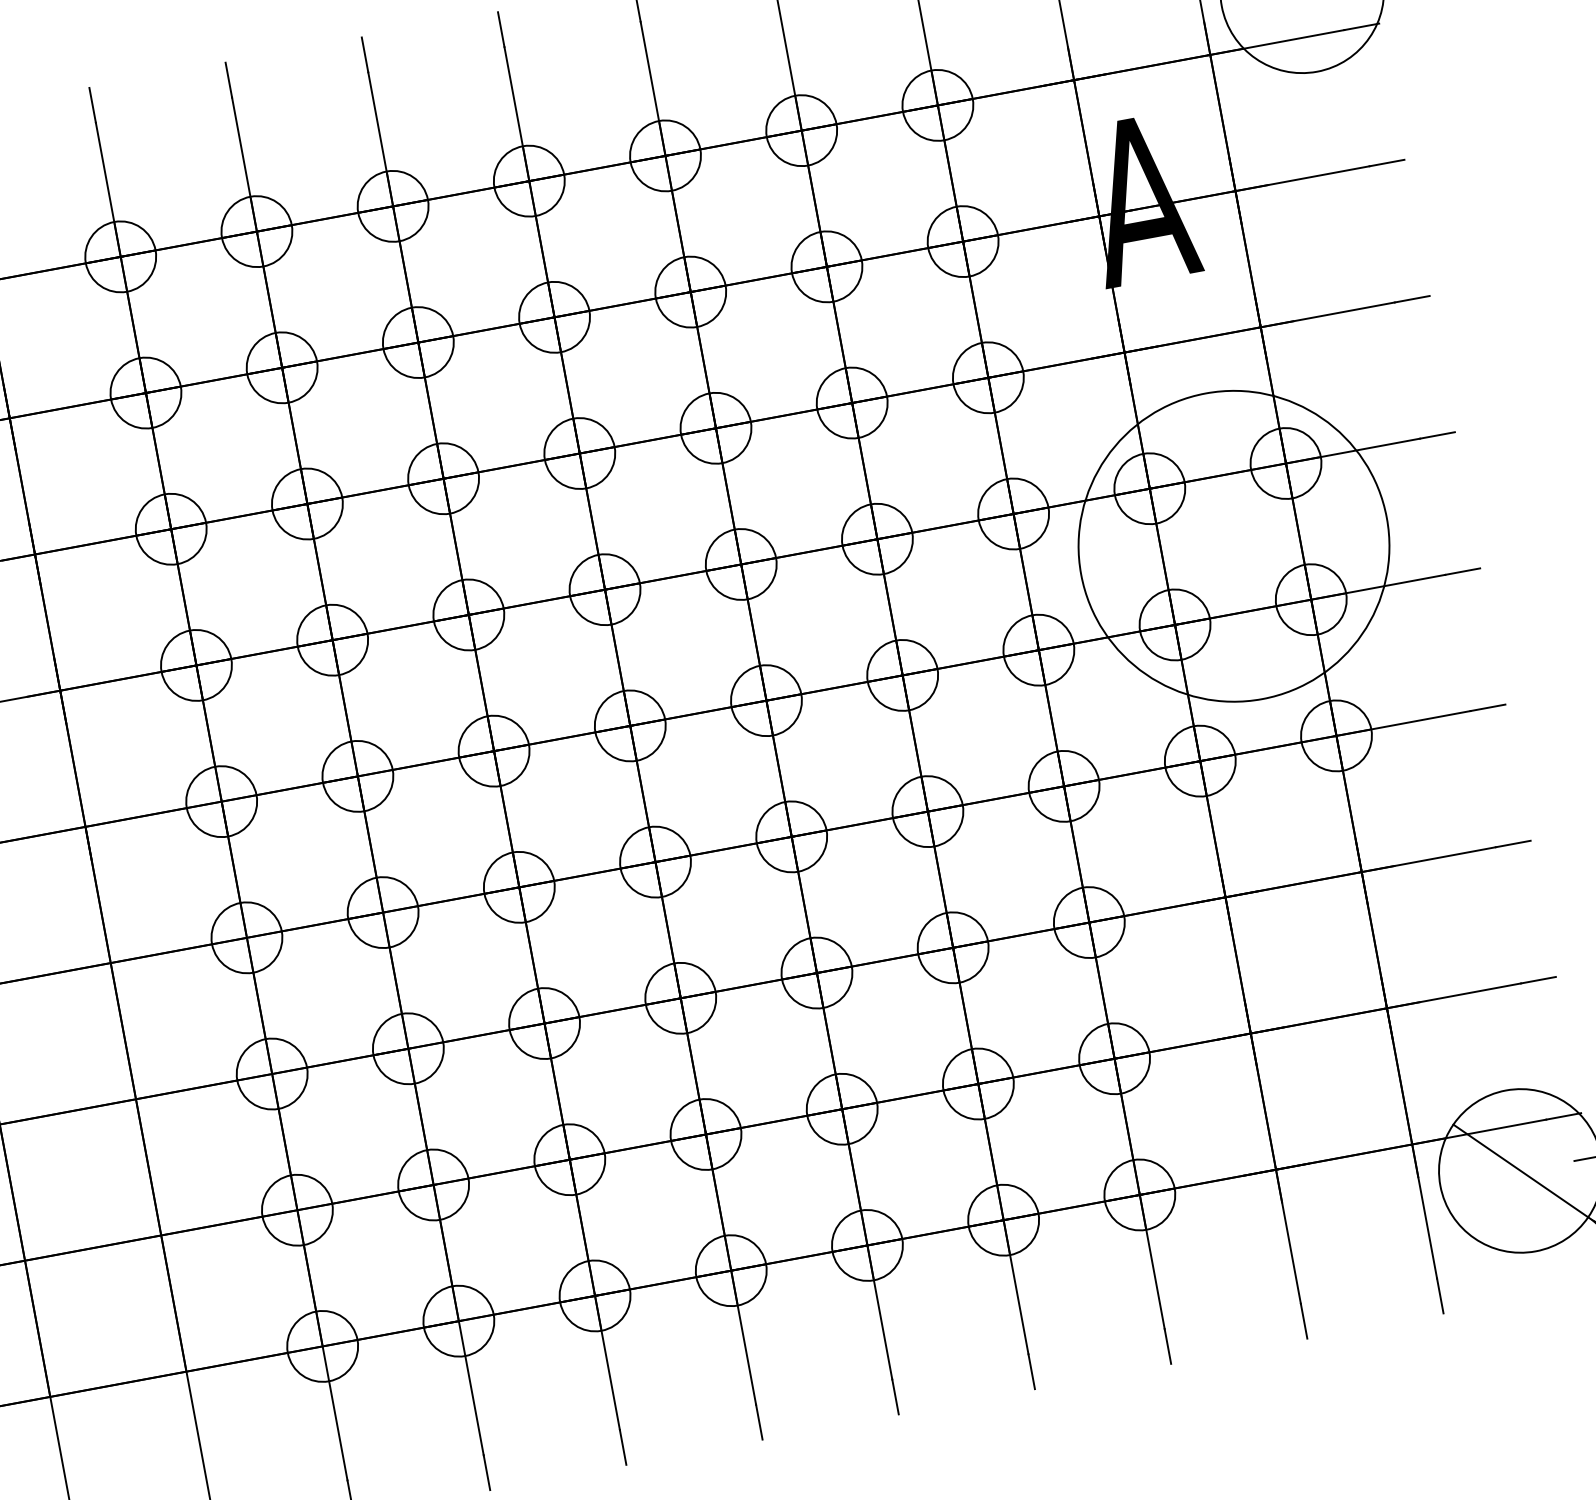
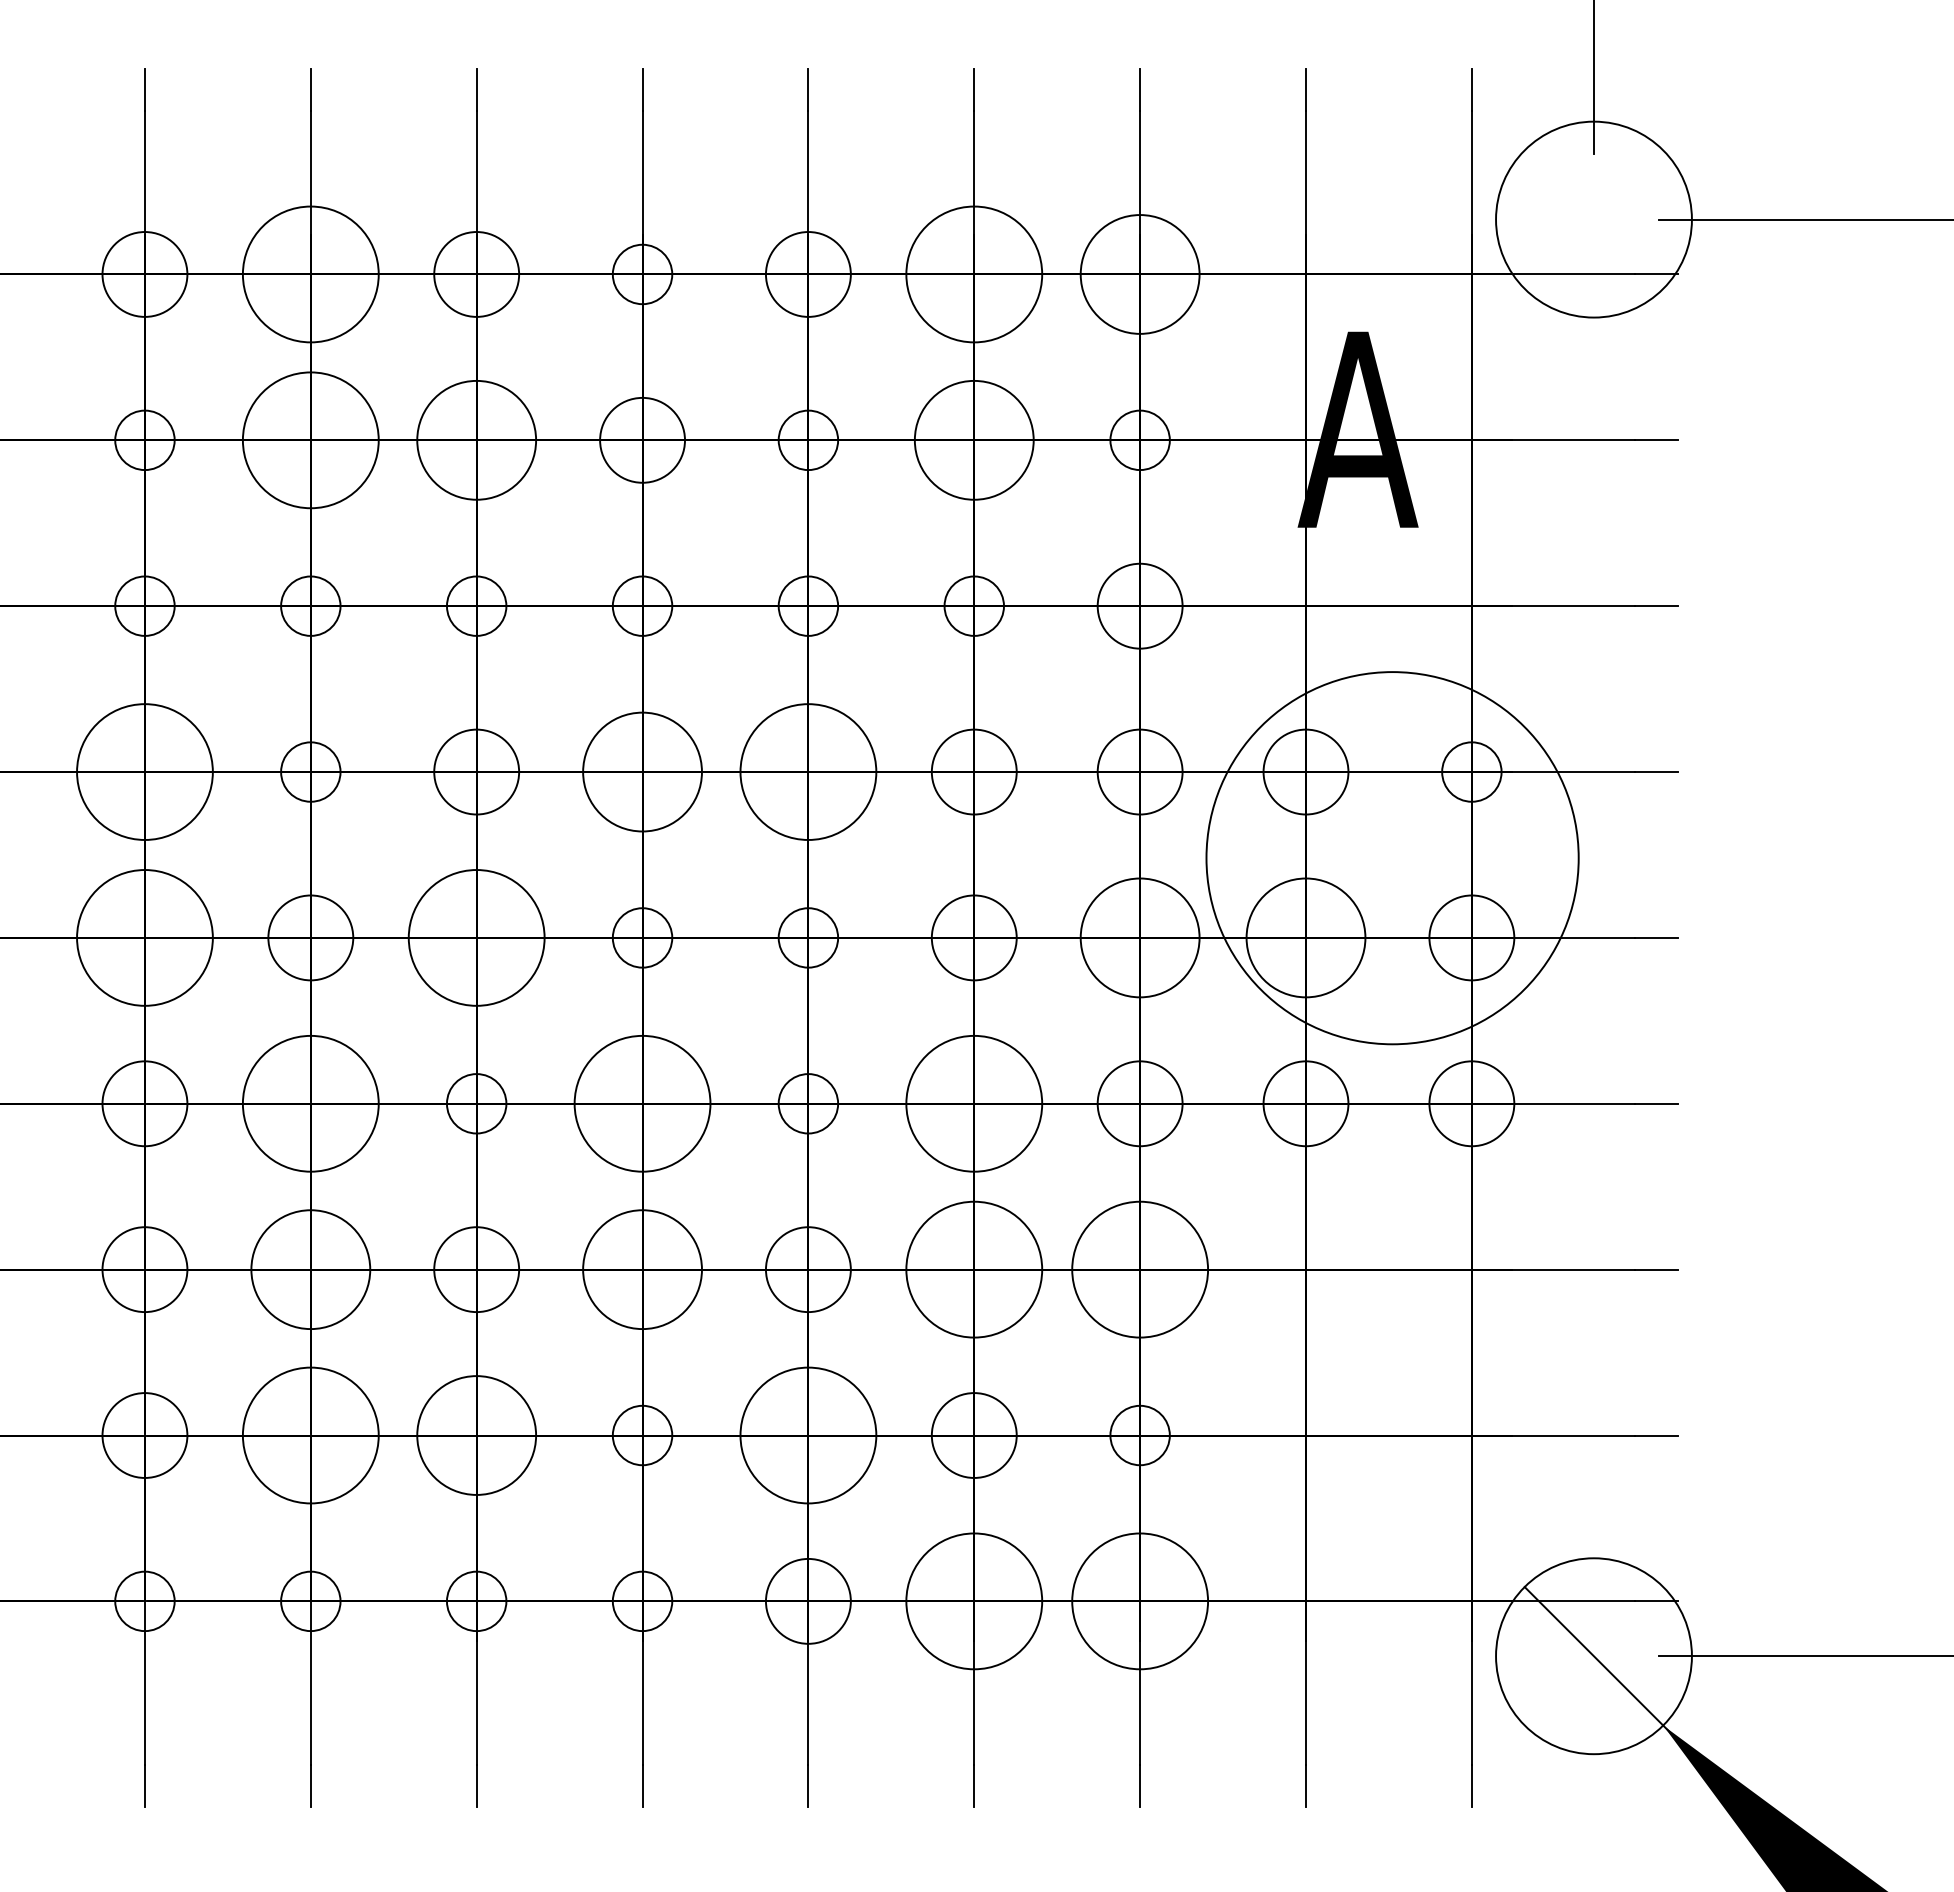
circle: (937, 105) -> (1139, 274), size x1.4
circle: (801, 130) -> (973, 274), size x1.6
circle: (529, 181) -> (642, 274), size x0.7
circle: (256, 231) -> (310, 274), size x1.6
circle: (962, 241) -> (1139, 439), size x0.7
circle: (826, 266) -> (973, 439), size x1.4
circle: (689, 291) -> (807, 439), size x0.7
circle: (418, 341) -> (476, 439), size x1.4
circle: (281, 367) -> (310, 439), size x1.6
circle: (145, 392) -> (144, 439), size x0.7
circle: (851, 402) -> (973, 605), size x0.7
circle: (715, 427) -> (807, 605), size x0.7
circle: (579, 452) -> (642, 605), size x0.7
circle: (1285, 463) -> (1471, 771), size x0.7
circle: (443, 478) -> (476, 605), size x0.7
circle: (307, 503) -> (310, 605), size x0.7
circle: (170, 528) -> (144, 605), size x0.7
circle: (740, 564) -> (807, 771), size x1.6
circle: (604, 589) -> (642, 771), size x1.4
circle: (1174, 624) -> (1305, 937), size x1.4
circle: (332, 639) -> (310, 771), size x0.7
circle: (1038, 649) -> (1139, 937), size x1.4
circle: (195, 665) -> (144, 771), size x1.6
circle: (765, 700) -> (807, 937), size x0.7
circle: (630, 725) -> (642, 937), size x0.7
circle: (493, 750) -> (476, 937), size x1.6
circle: (221, 801) -> (144, 937), size x1.6
circle: (927, 811) -> (973, 1103), size x1.6
circle: (790, 836) -> (807, 1103), size x0.7
circle: (655, 861) -> (642, 1103), size x1.6
circle: (519, 887) -> (476, 1103), size x0.7
circle: (382, 912) -> (310, 1103), size x1.6
circle: (1088, 922) -> (1139, 1269), size x1.6
circle: (952, 947) -> (973, 1269), size x1.6
circle: (680, 998) -> (642, 1269), size x1.4
circle: (408, 1048) -> (310, 1269), size x1.4
circle: (1114, 1058) -> (1139, 1435), size x0.7
circle: (841, 1109) -> (807, 1435), size x1.6
circle: (705, 1134) -> (642, 1435), size x0.7
circle: (569, 1159) -> (476, 1435), size x1.4
circle: (433, 1185) -> (310, 1435), size x1.6
circle: (1139, 1194) -> (1139, 1600), size x1.6
circle: (1002, 1219) -> (973, 1600), size x1.6
circle: (731, 1269) -> (642, 1600), size x0.7
circle: (594, 1295) -> (476, 1600), size x0.7
circle: (458, 1320) -> (310, 1600), size x0.7
circle: (322, 1345) -> (144, 1600), size x0.7

